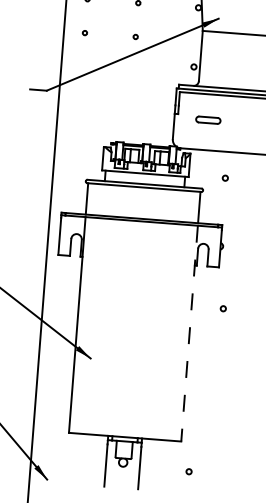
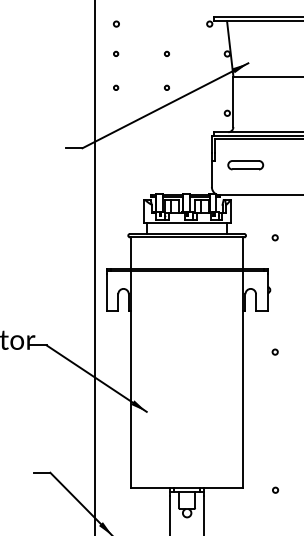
part: (208, 120) -> (245, 165), size x1.43
circle: (224, 177) -> (274, 237), moved
line: (189, 334) -> (243, 380), dashed -> solid
circle: (189, 470) -> (275, 489), moved

